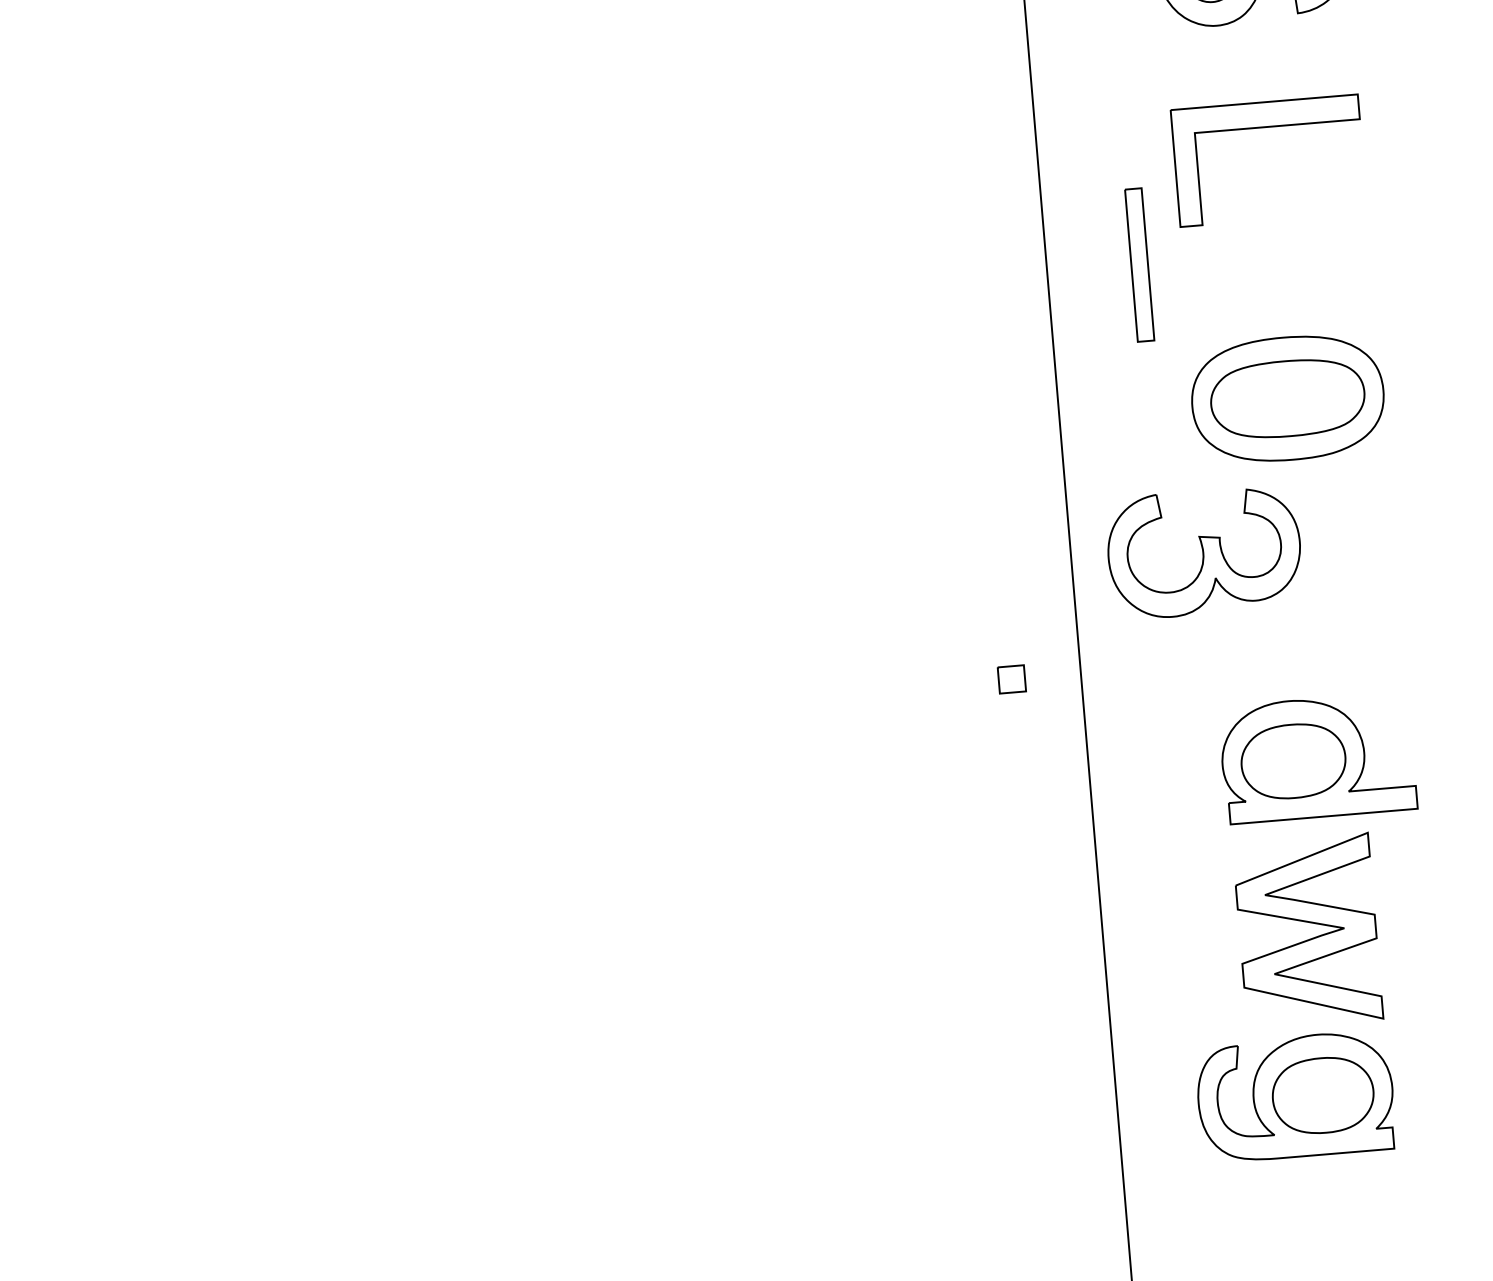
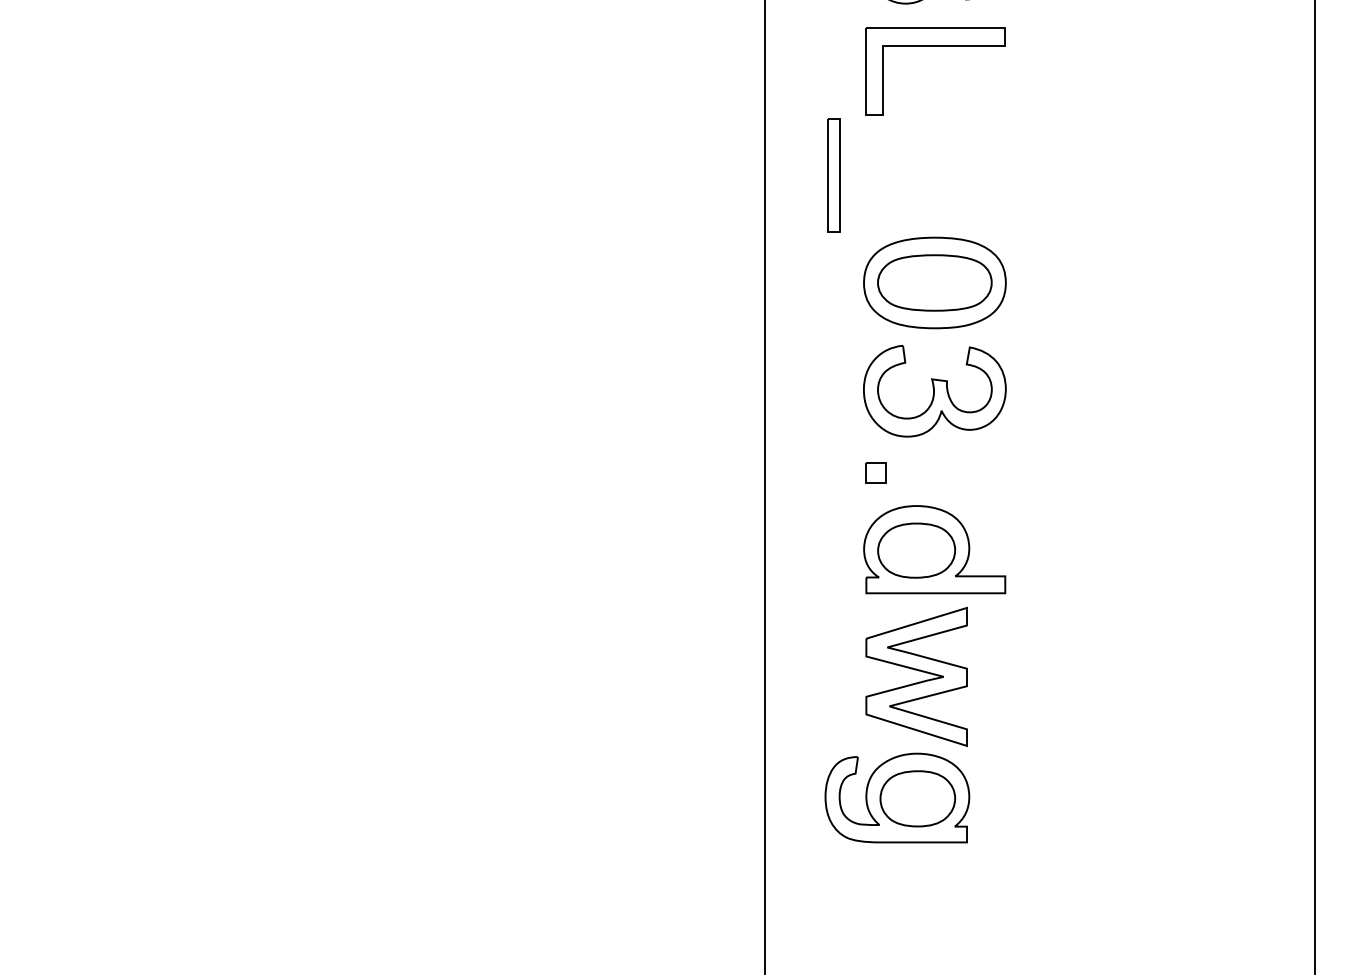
part: (1265, 127) -> (935, 46), moved
part: (1203, 551) -> (934, 390), moved
part: (1011, 679) -> (875, 472), moved

